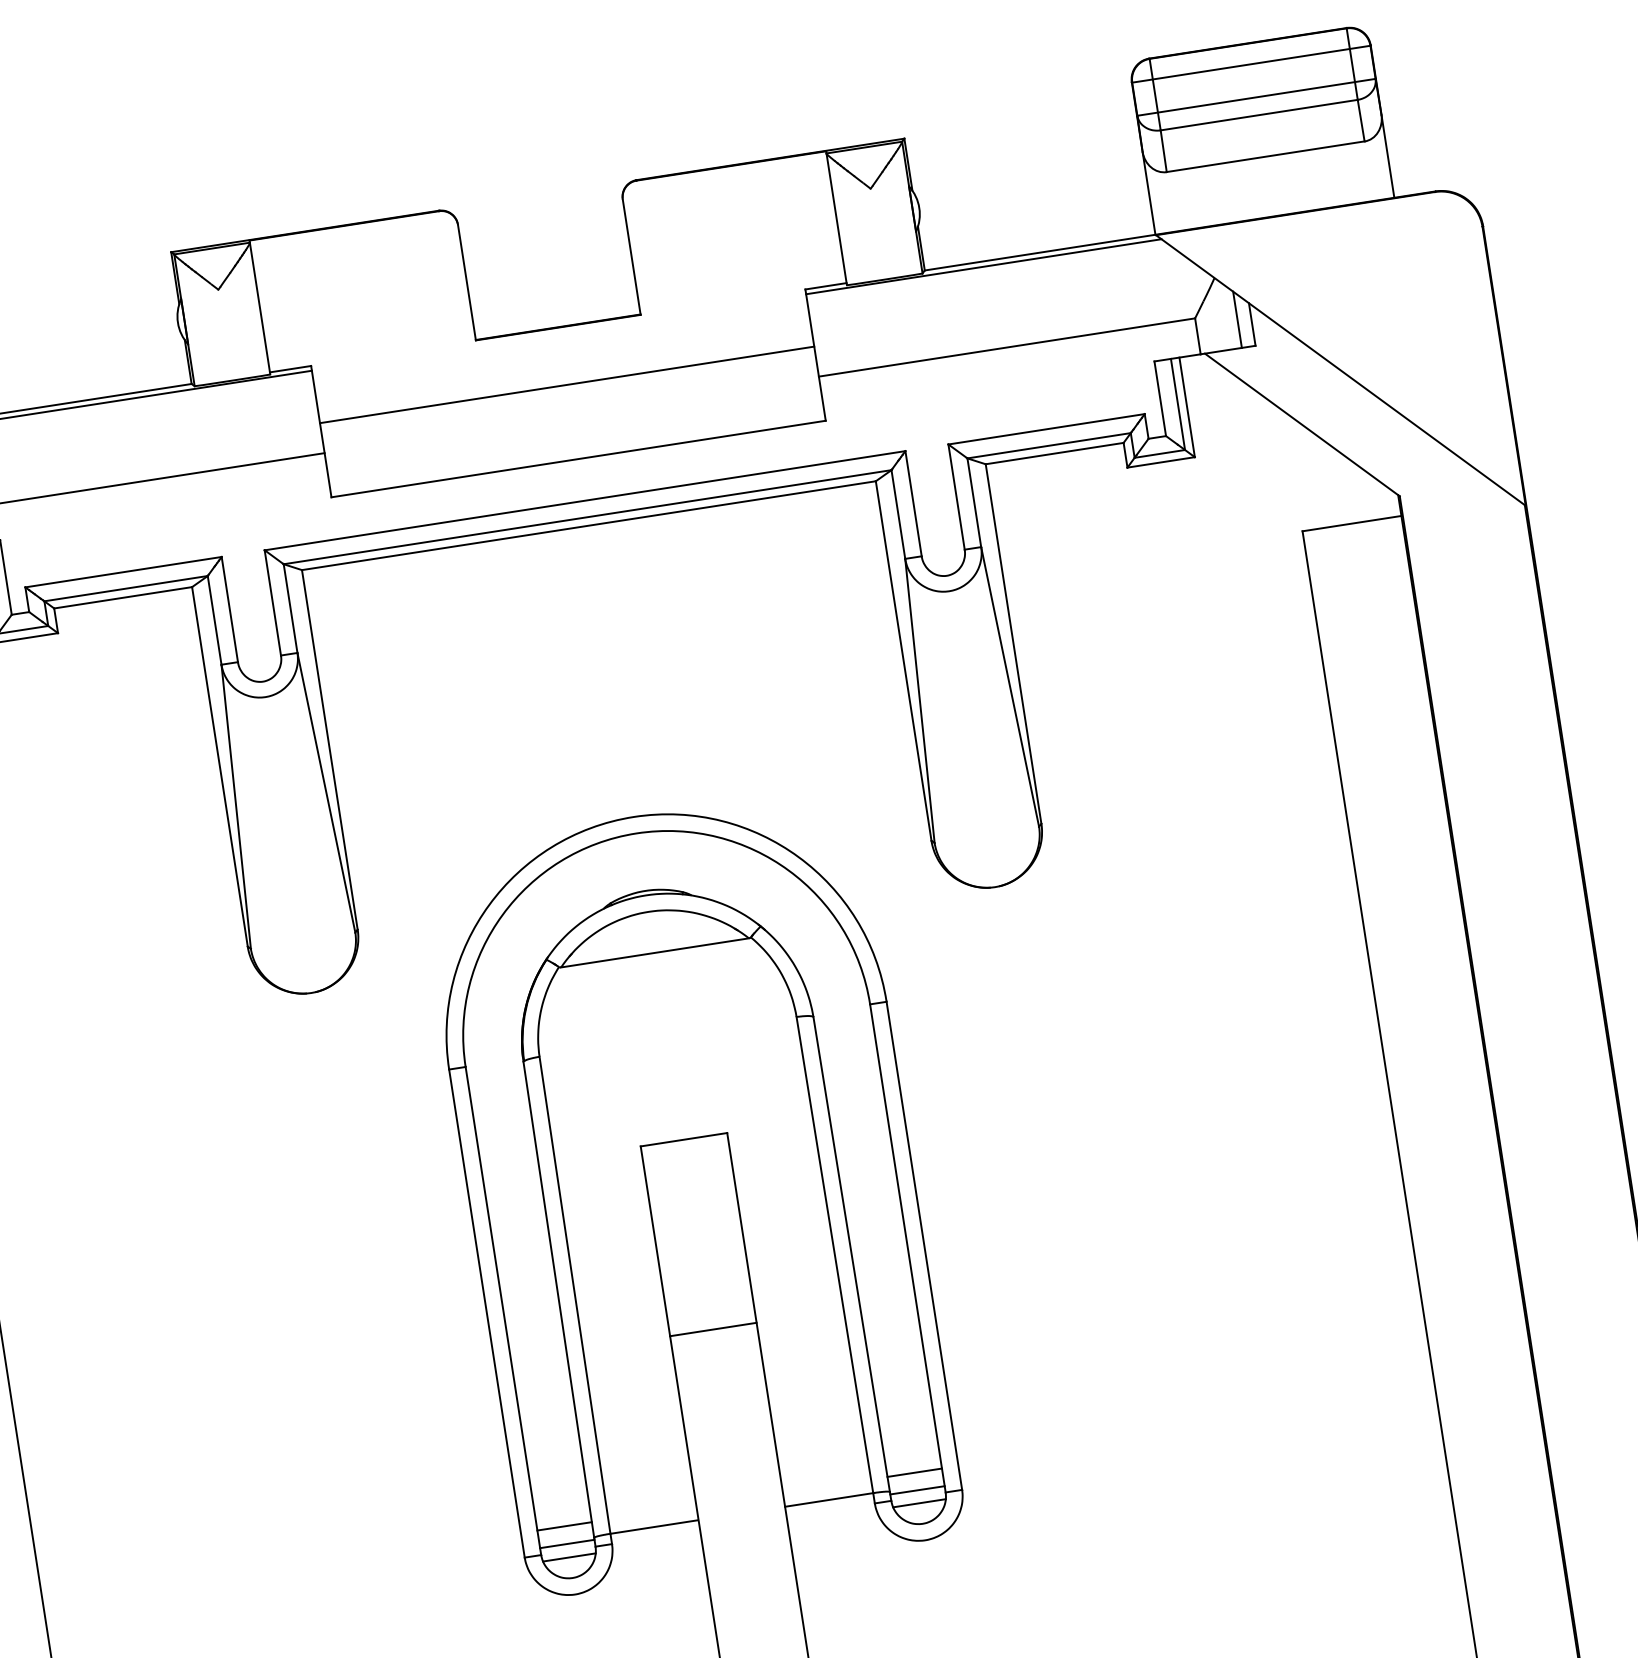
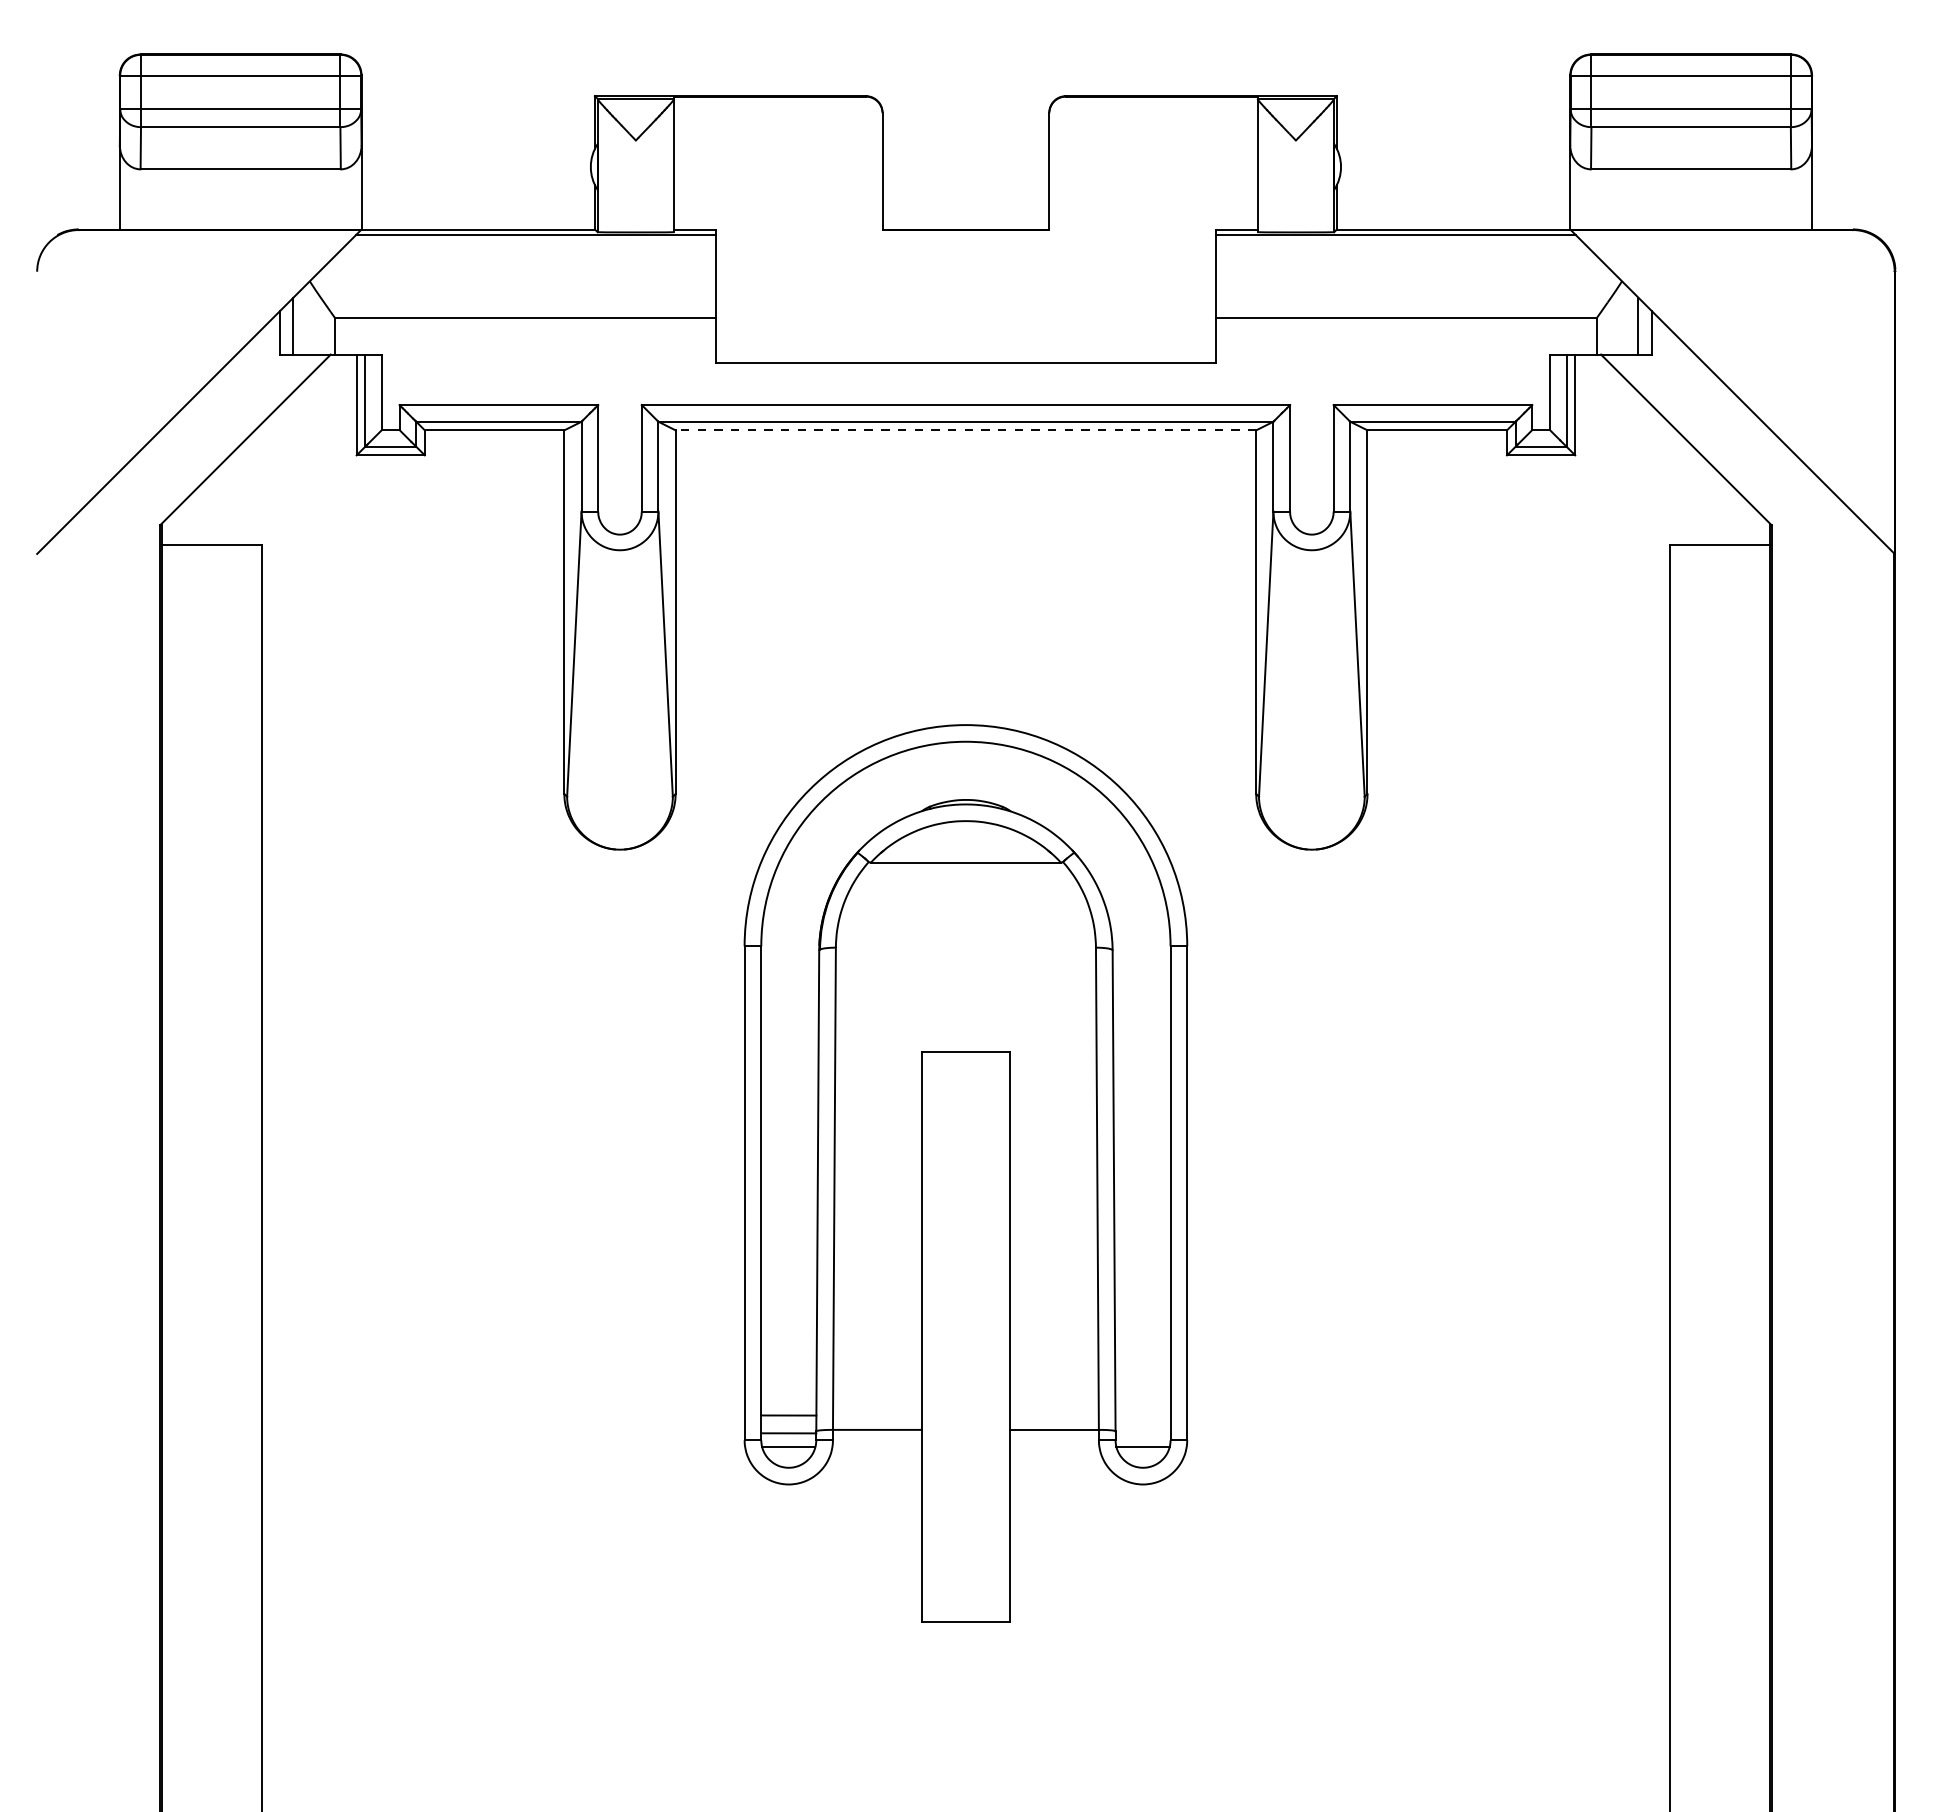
line: (566, 384) -> (965, 287), removed
line: (588, 525) -> (965, 430), solid -> dashed
line: (712, 1329) -> (965, 1243), removed
line: (914, 1473) -> (1142, 1416), removed
line: (916, 1490) -> (1142, 1433), removed

